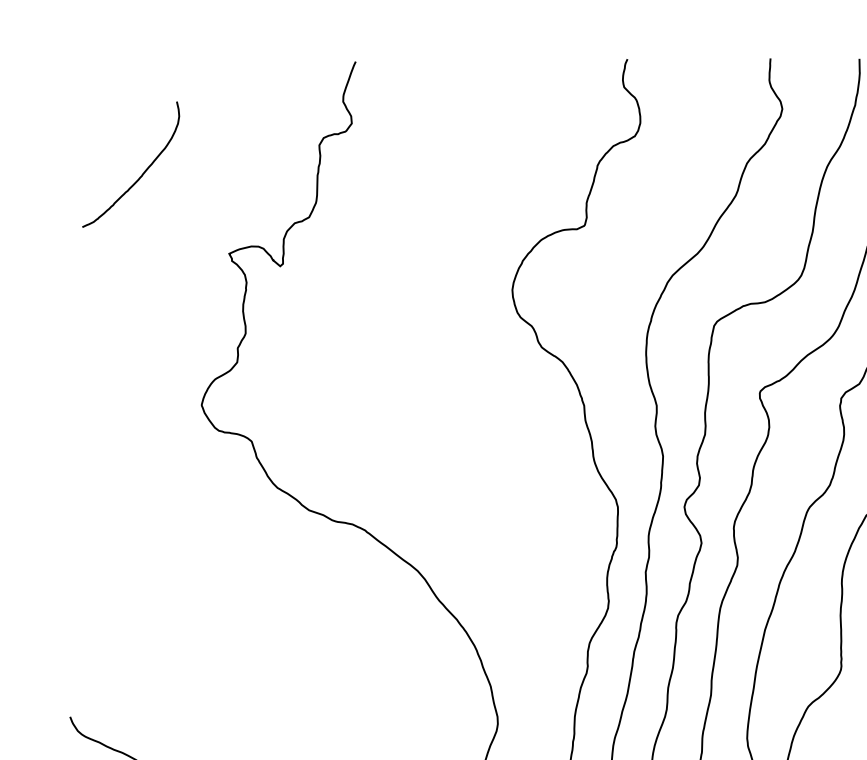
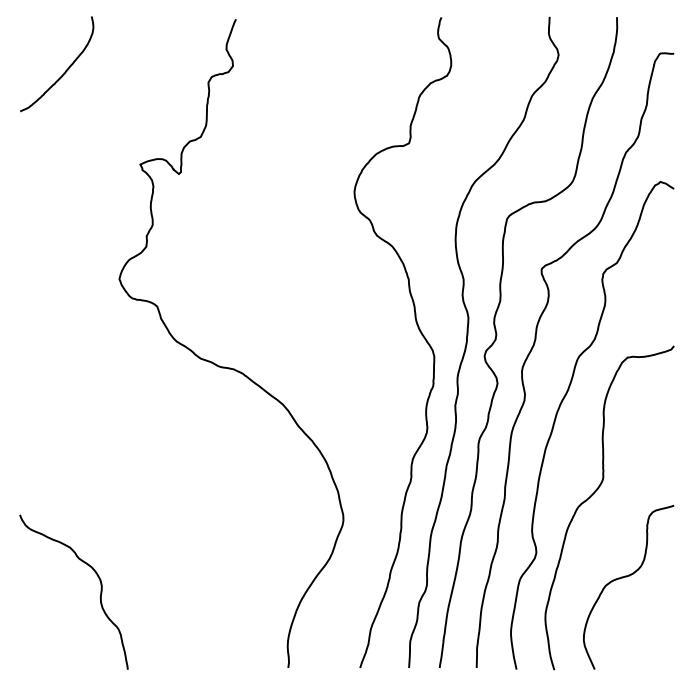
curve: (140, 174) -> (64, 71), moved

